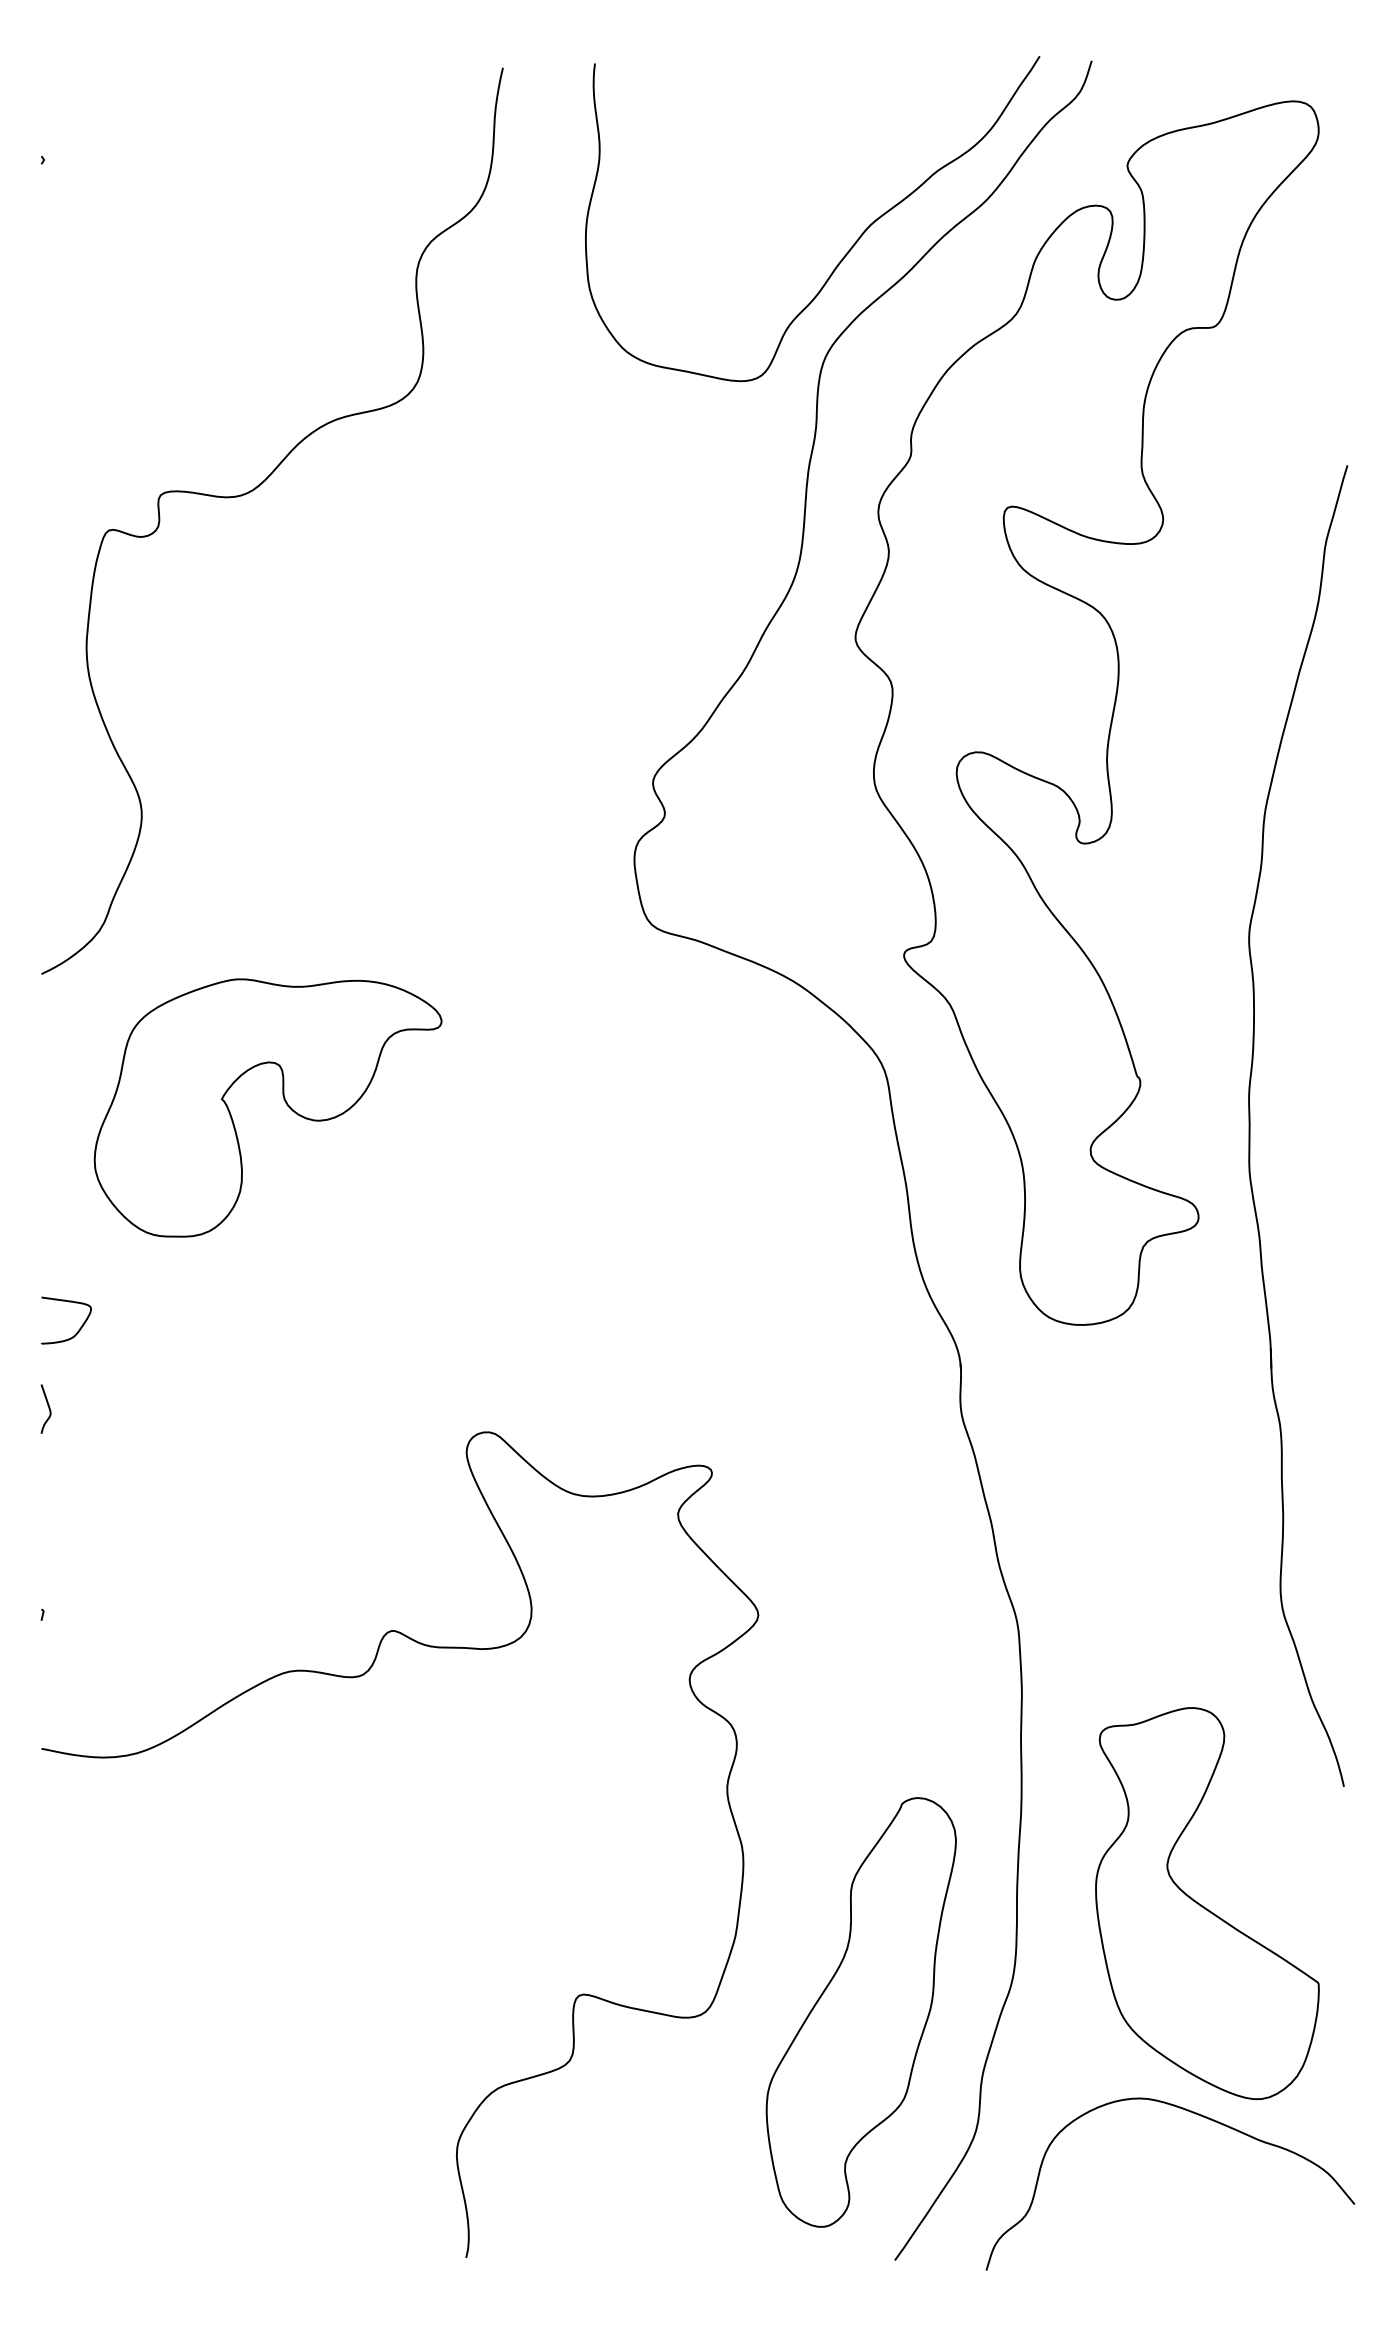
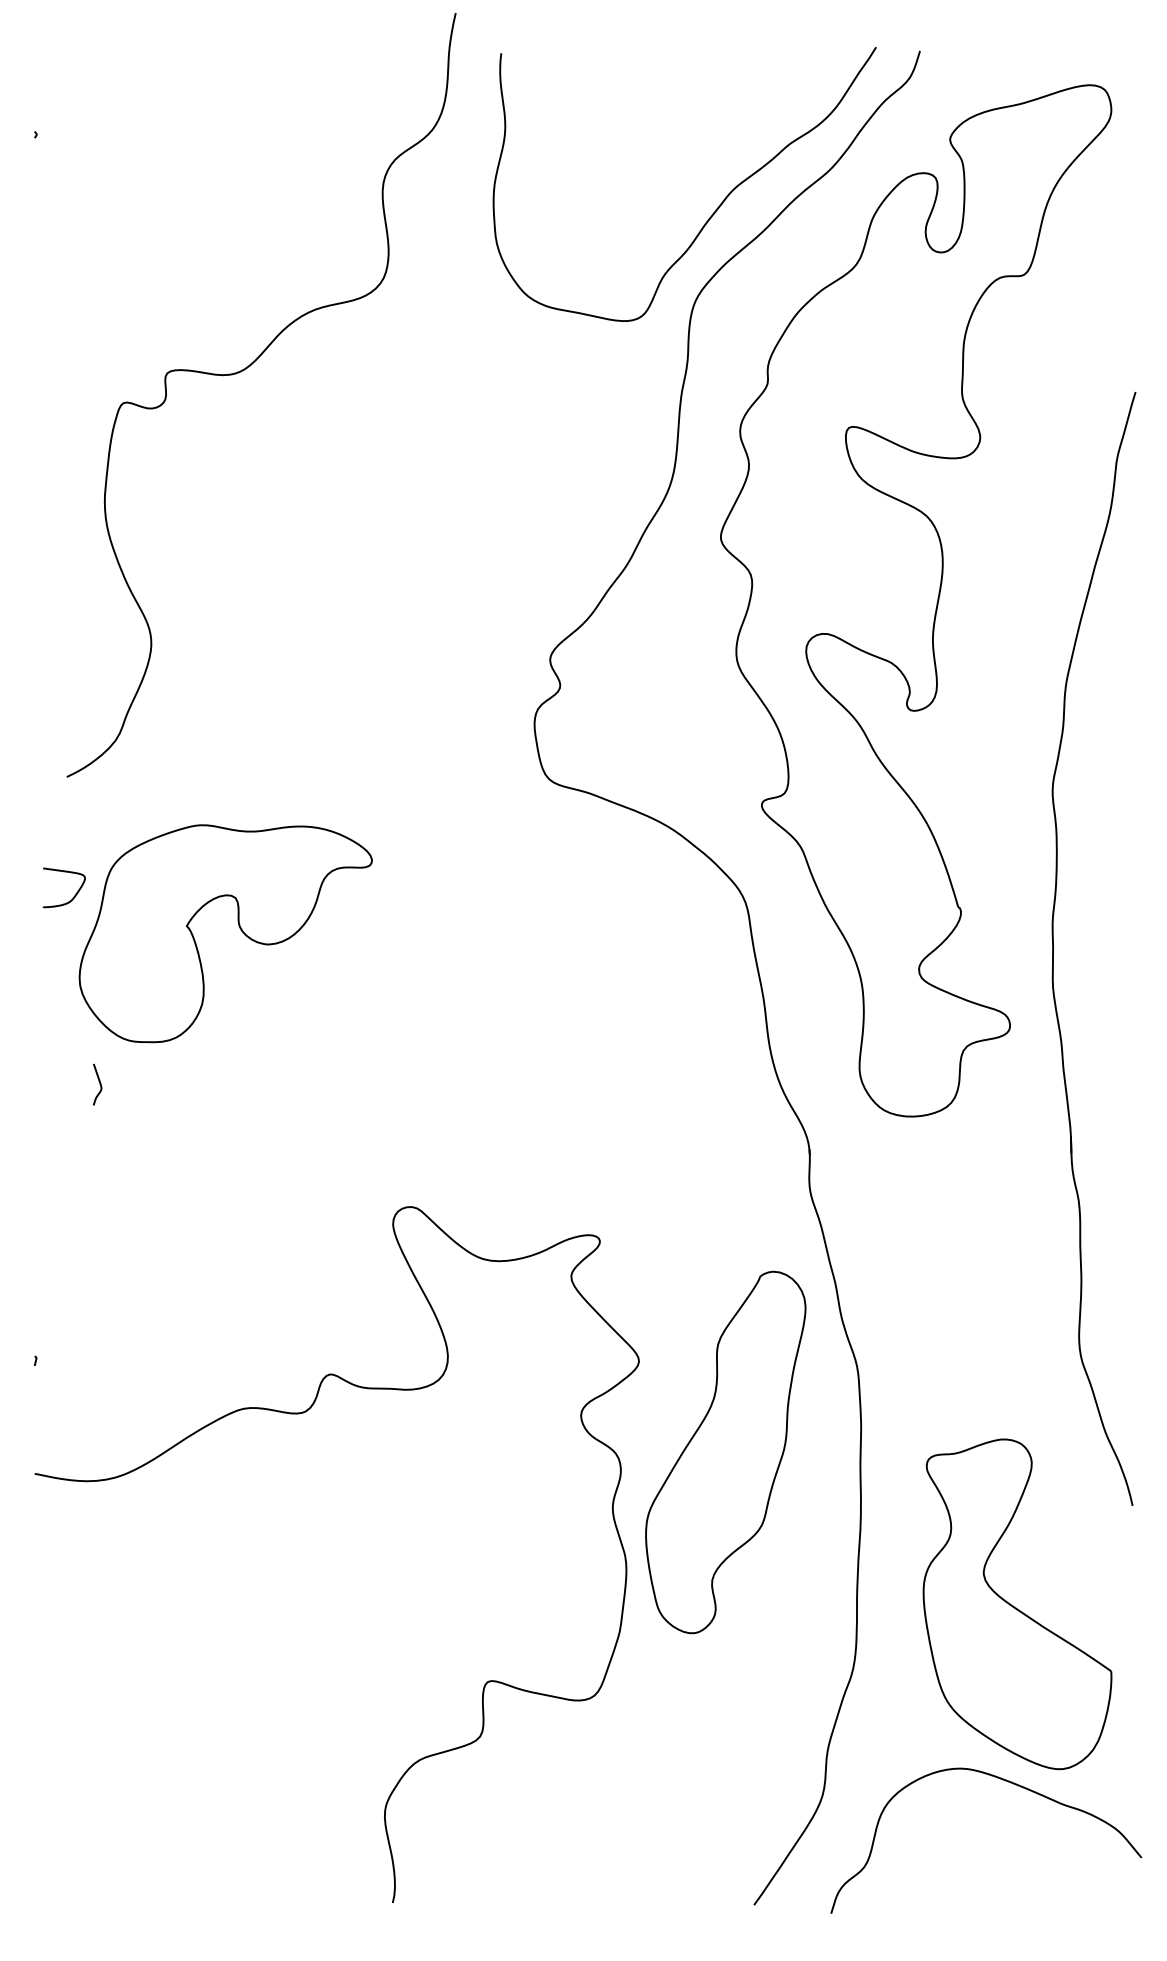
curve: (254, 490) -> (246, 369), moved
curve: (79, 1328) -> (75, 894), moved
curve: (48, 1408) -> (99, 1084), moved
part: (860, 2012) -> (725, 1452), moved

